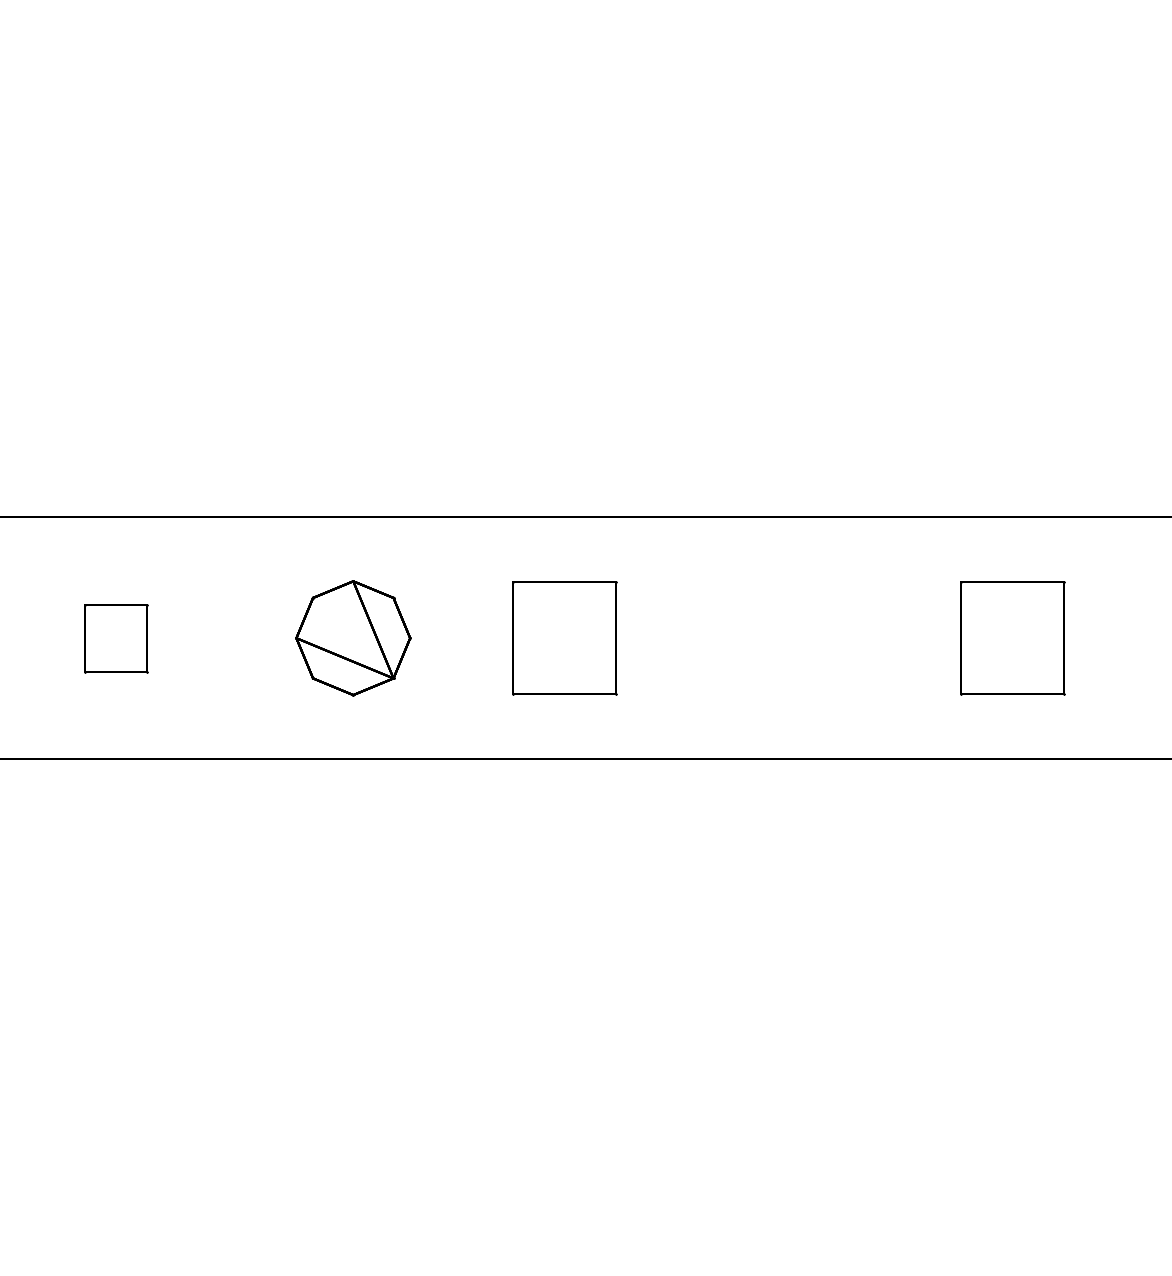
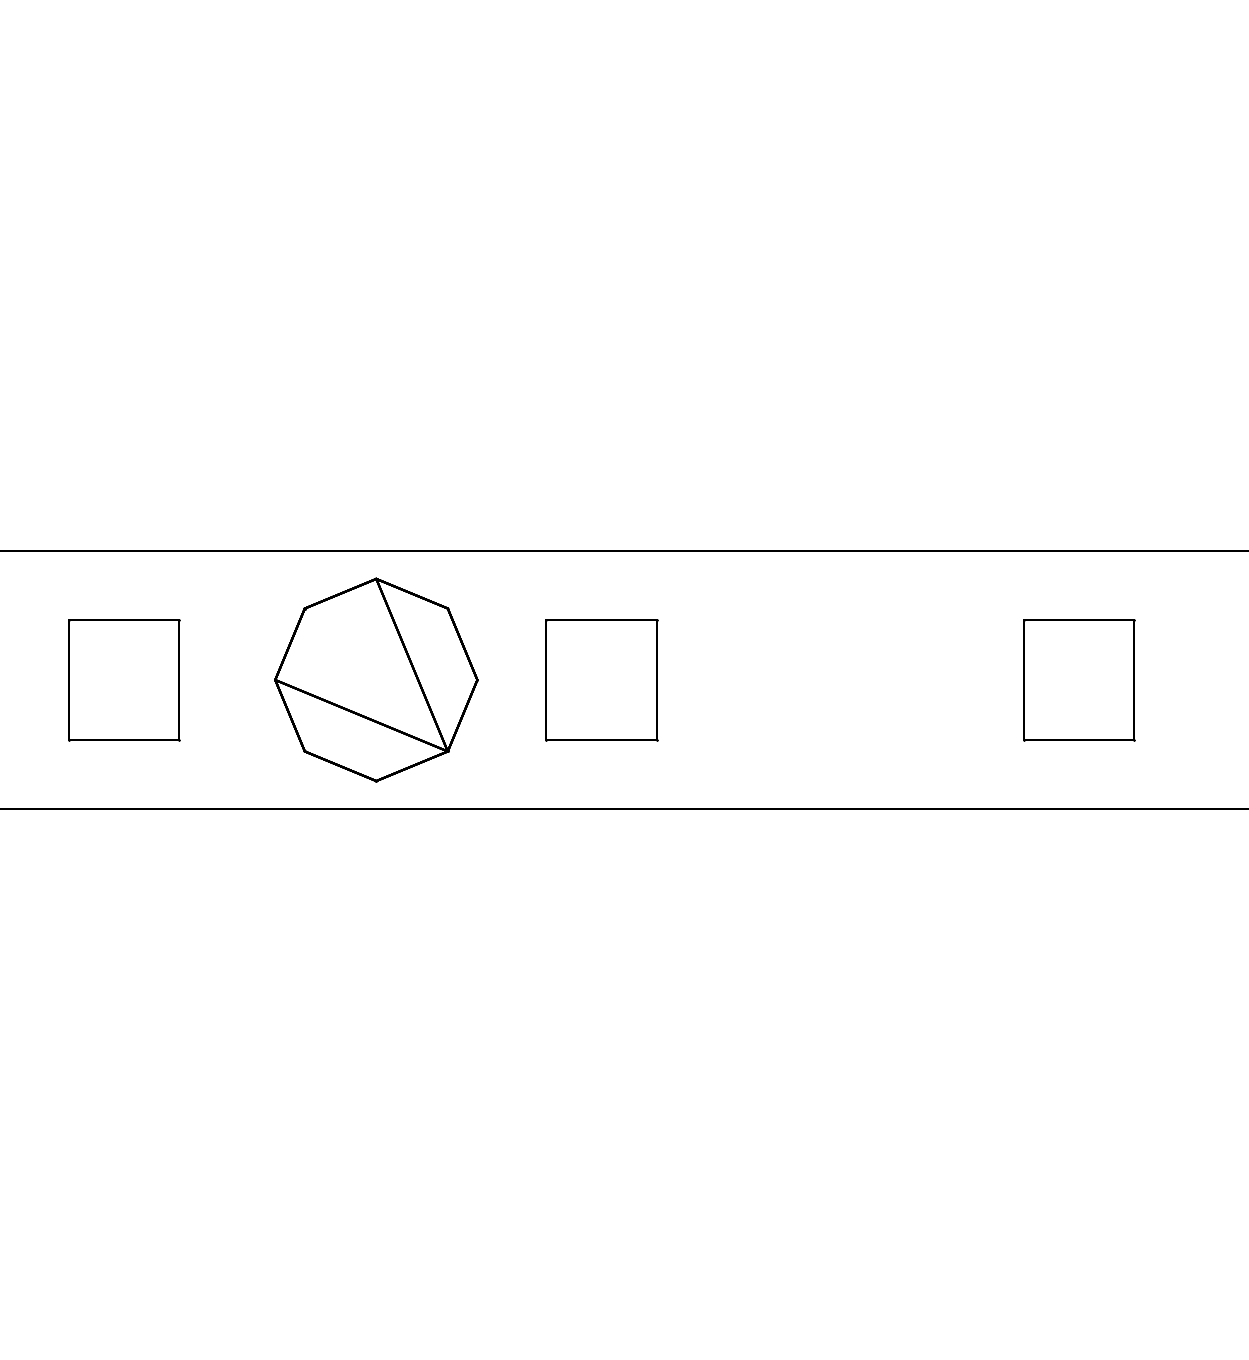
part: (116, 638) -> (124, 680), size x1.67
part: (353, 638) -> (376, 680), size x1.67

